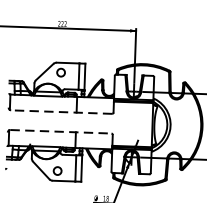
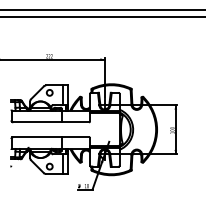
line: (62, 112) -> (51, 122), dashed -> solid
line: (61, 132) -> (51, 137), dashed -> solid

